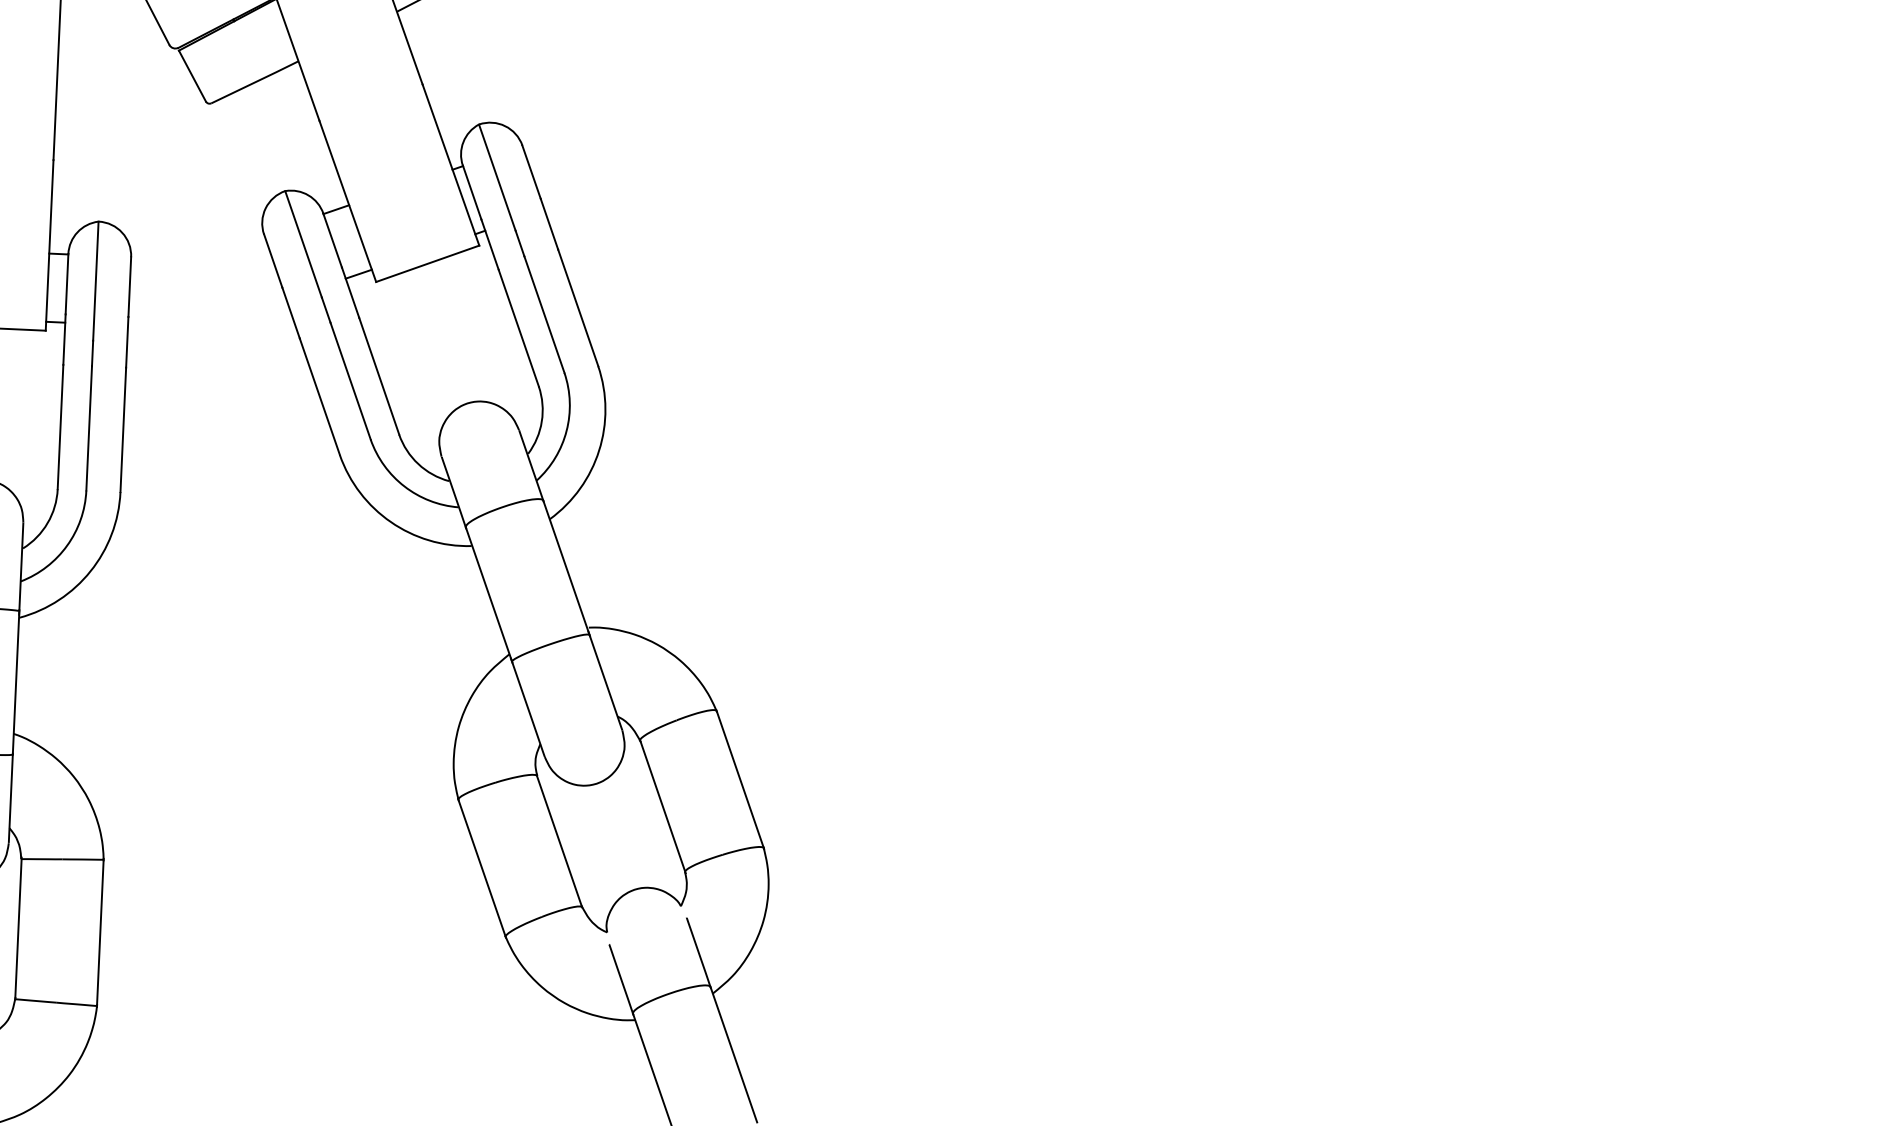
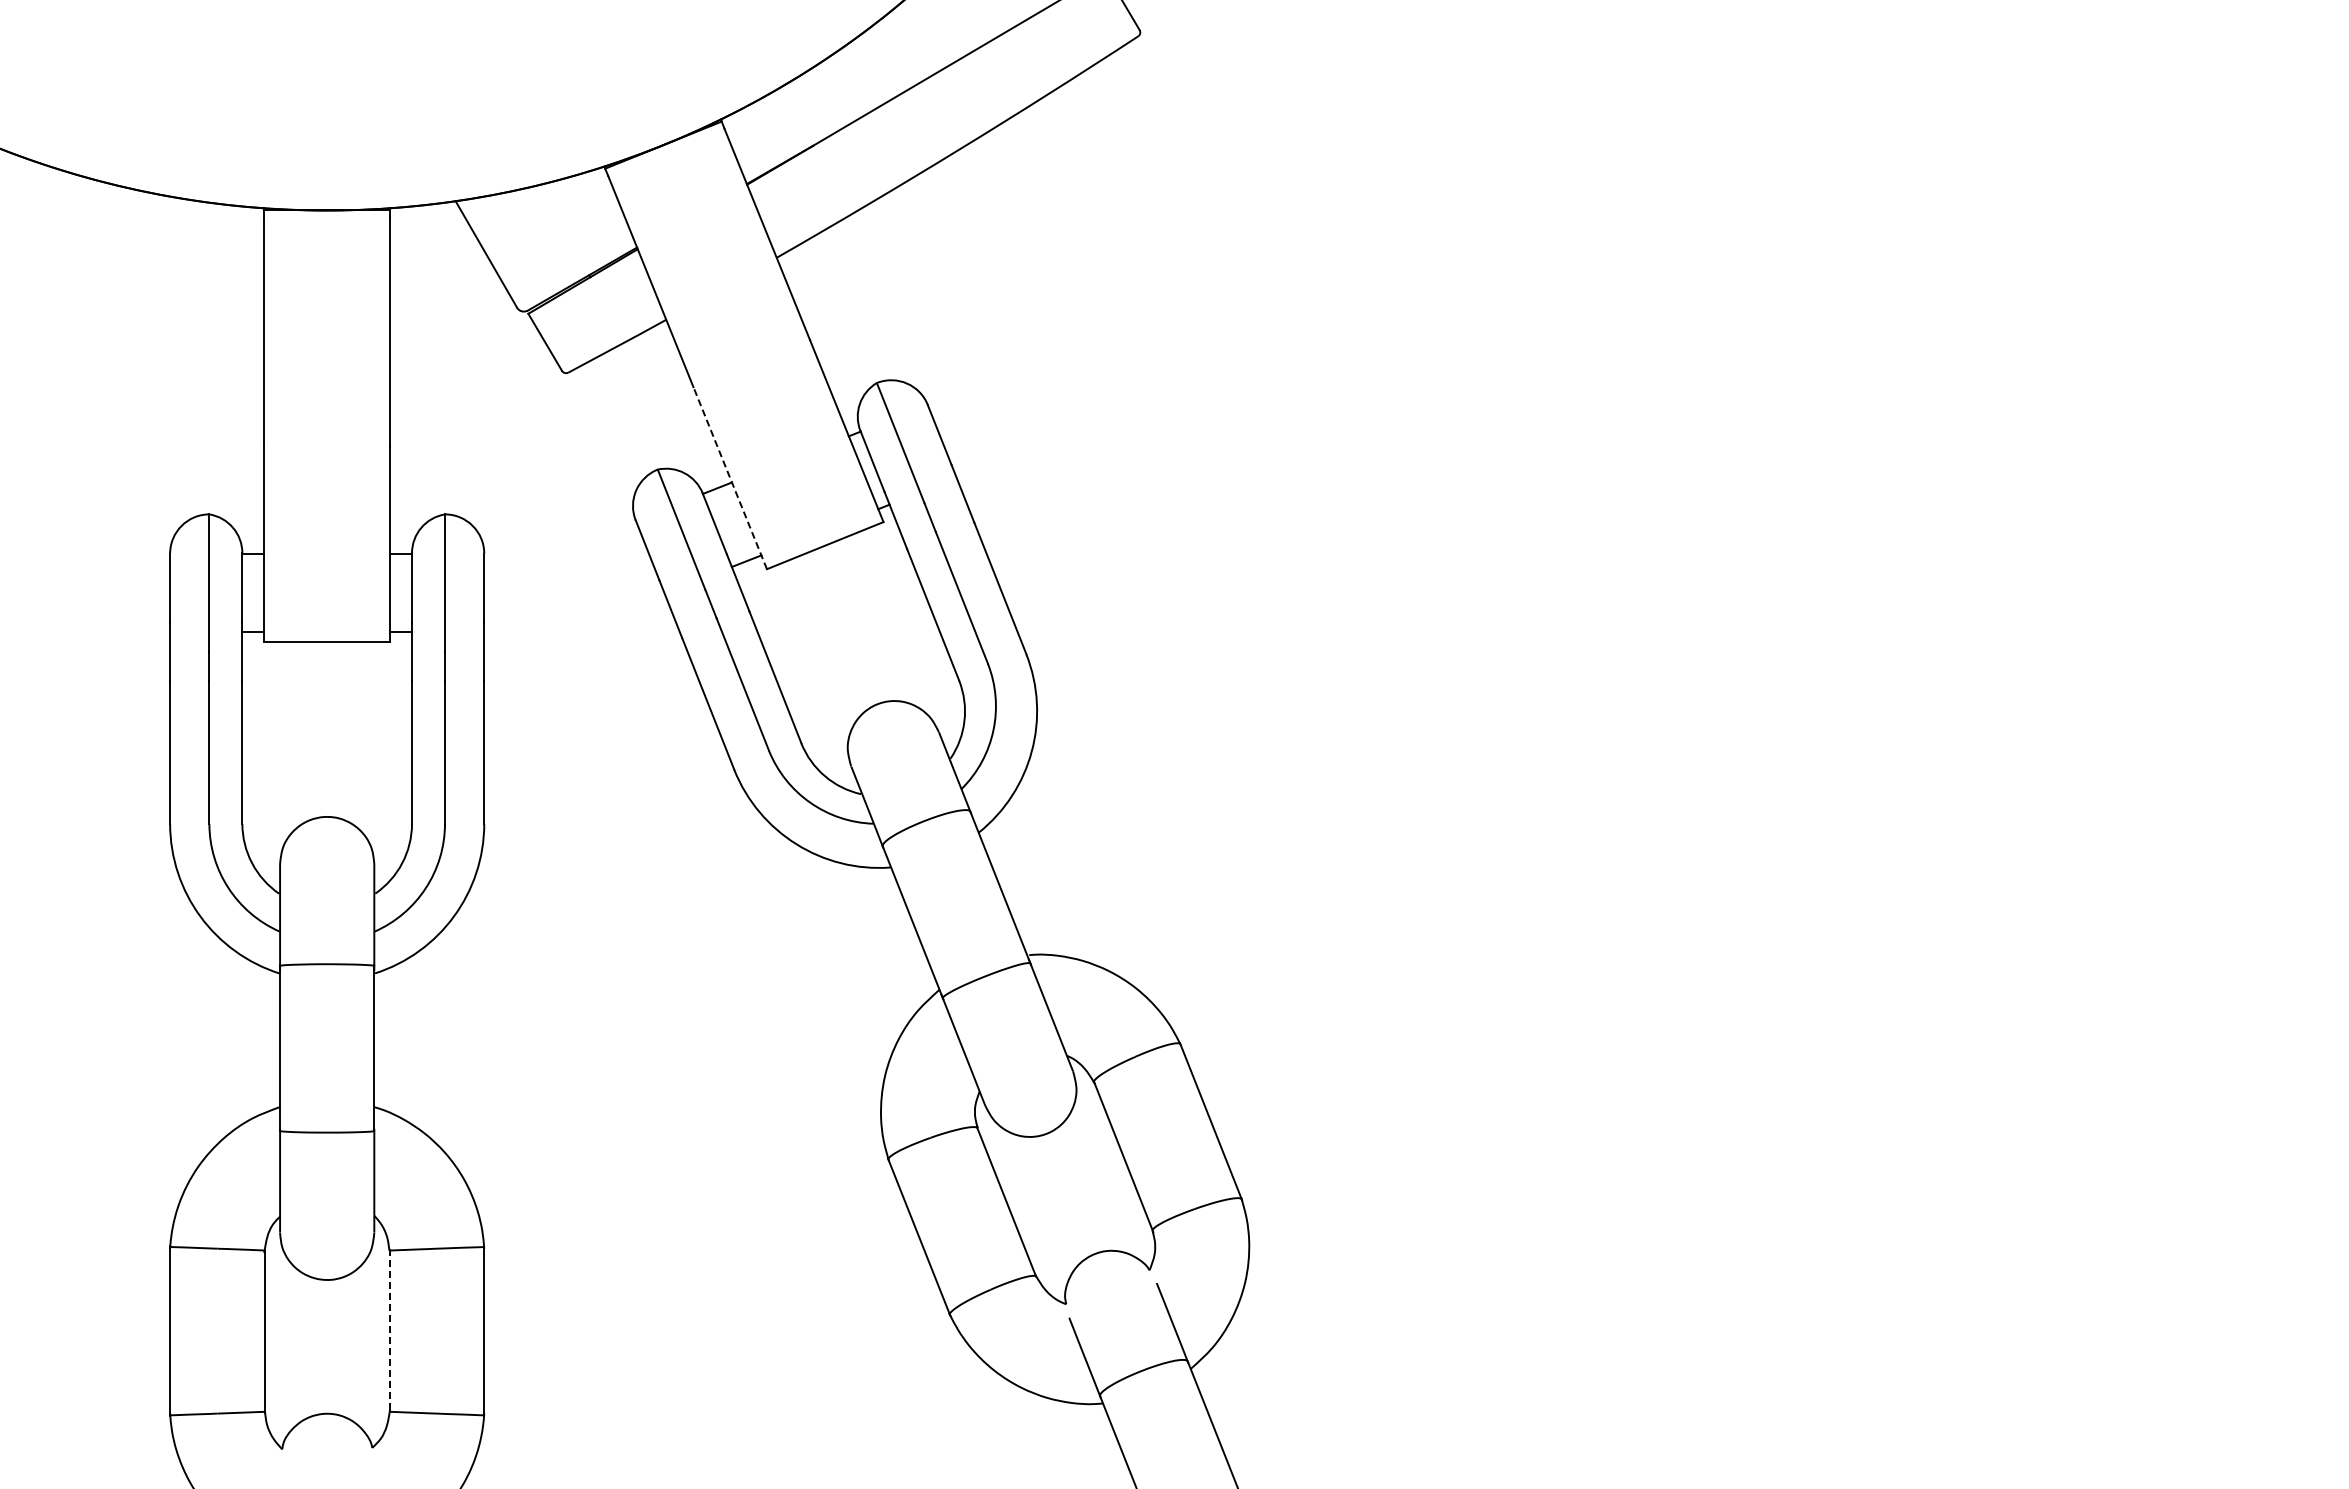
line: (348, 200) -> (730, 477), solid -> dashed
line: (18, 928) -> (389, 1330), solid -> dashed

